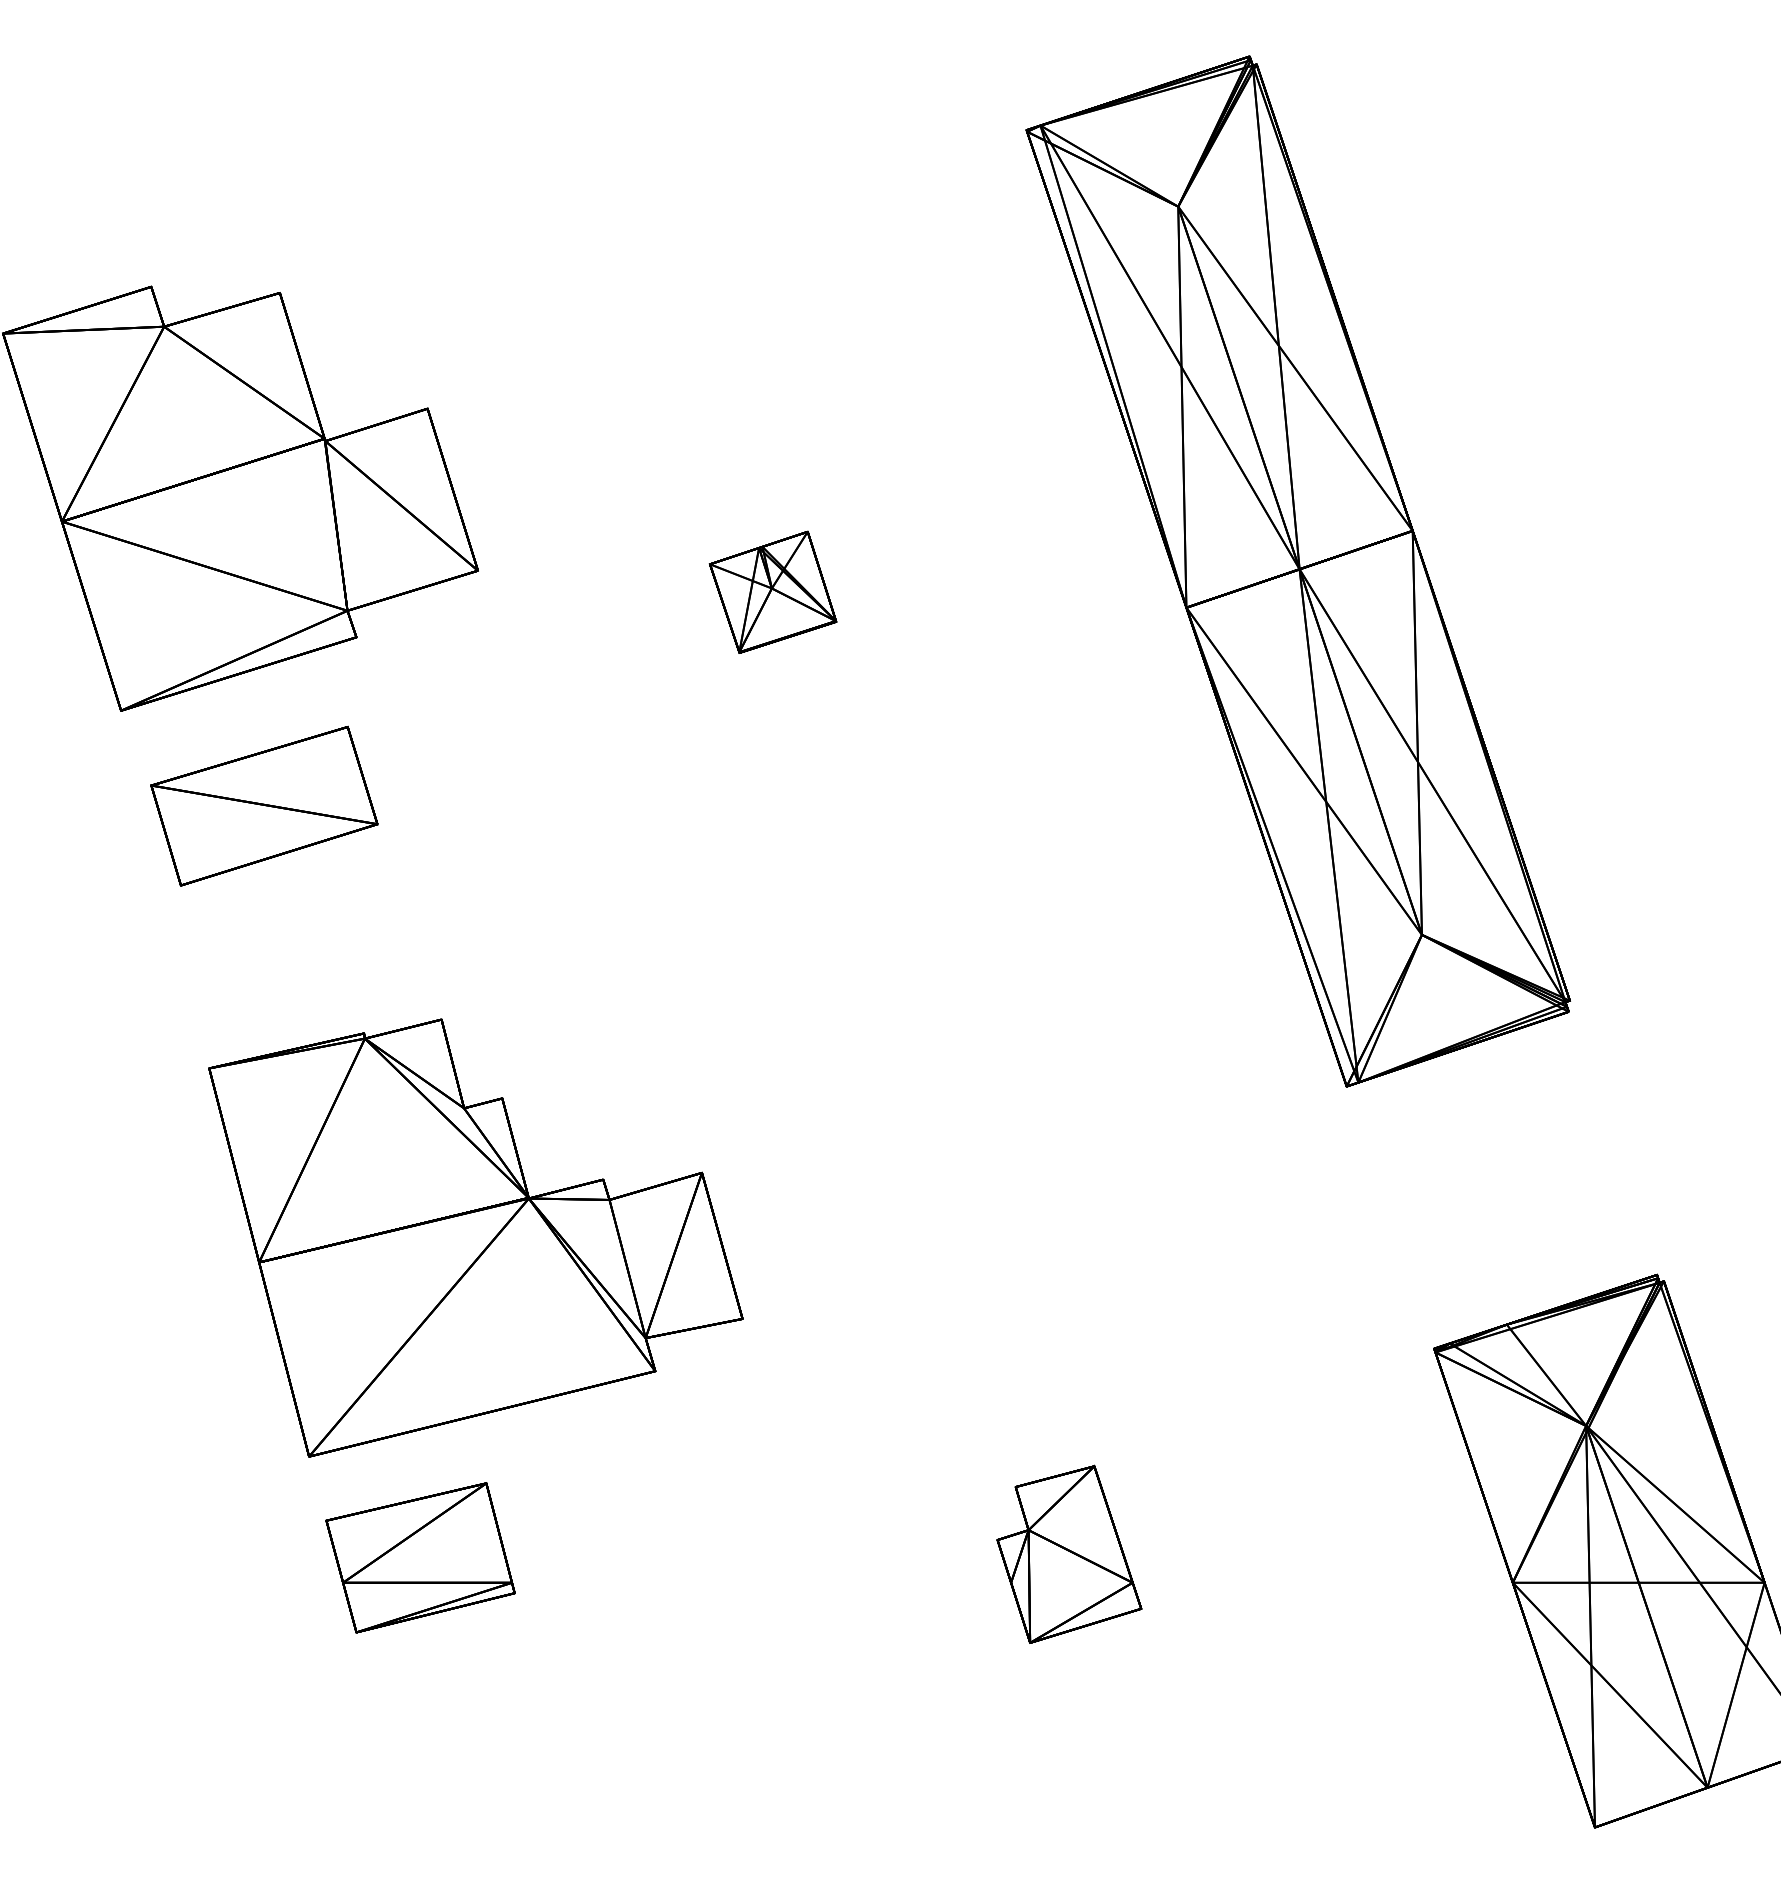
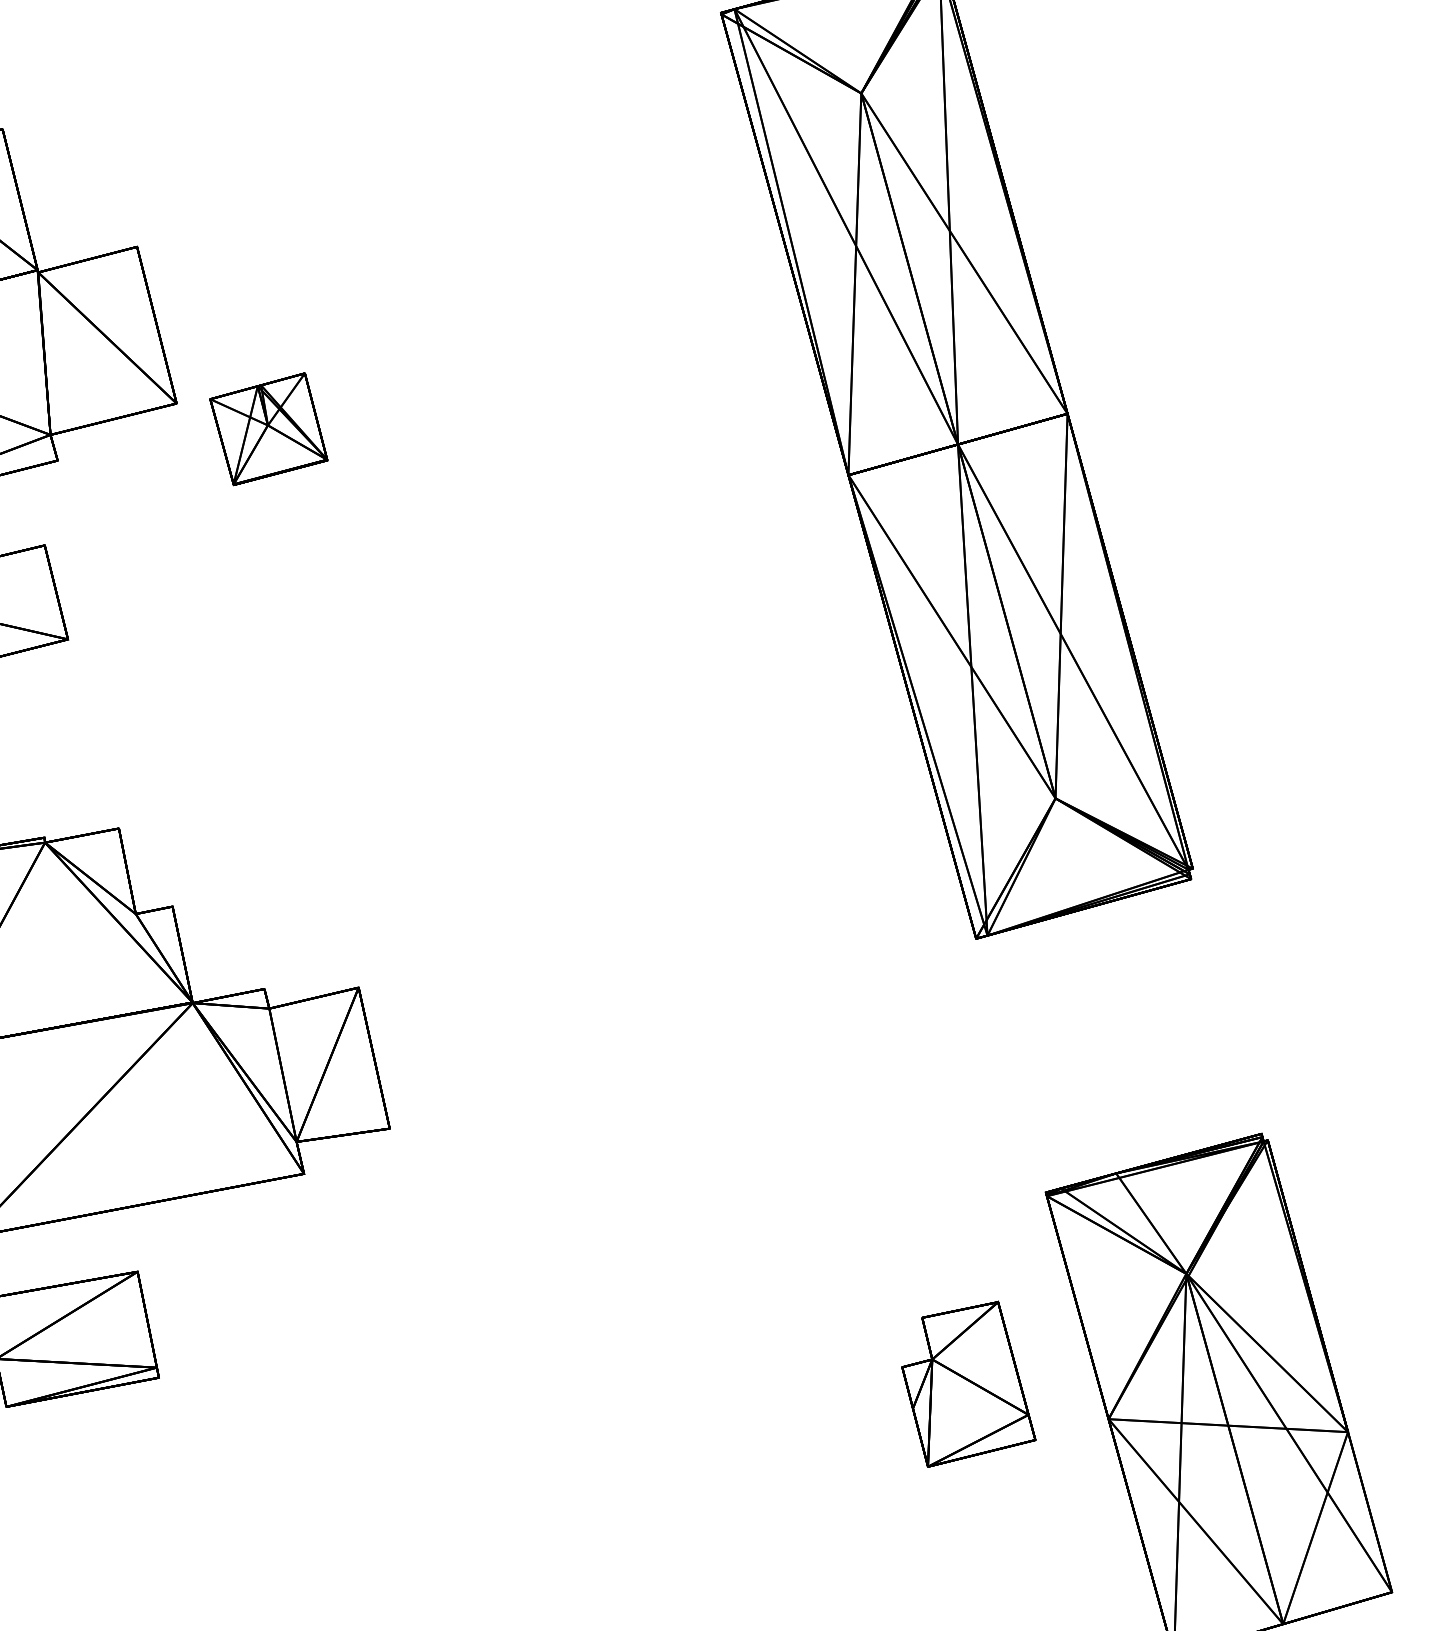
part: (772, 591) -> (268, 428), moved
part: (1069, 1553) -> (970, 1383), moved

